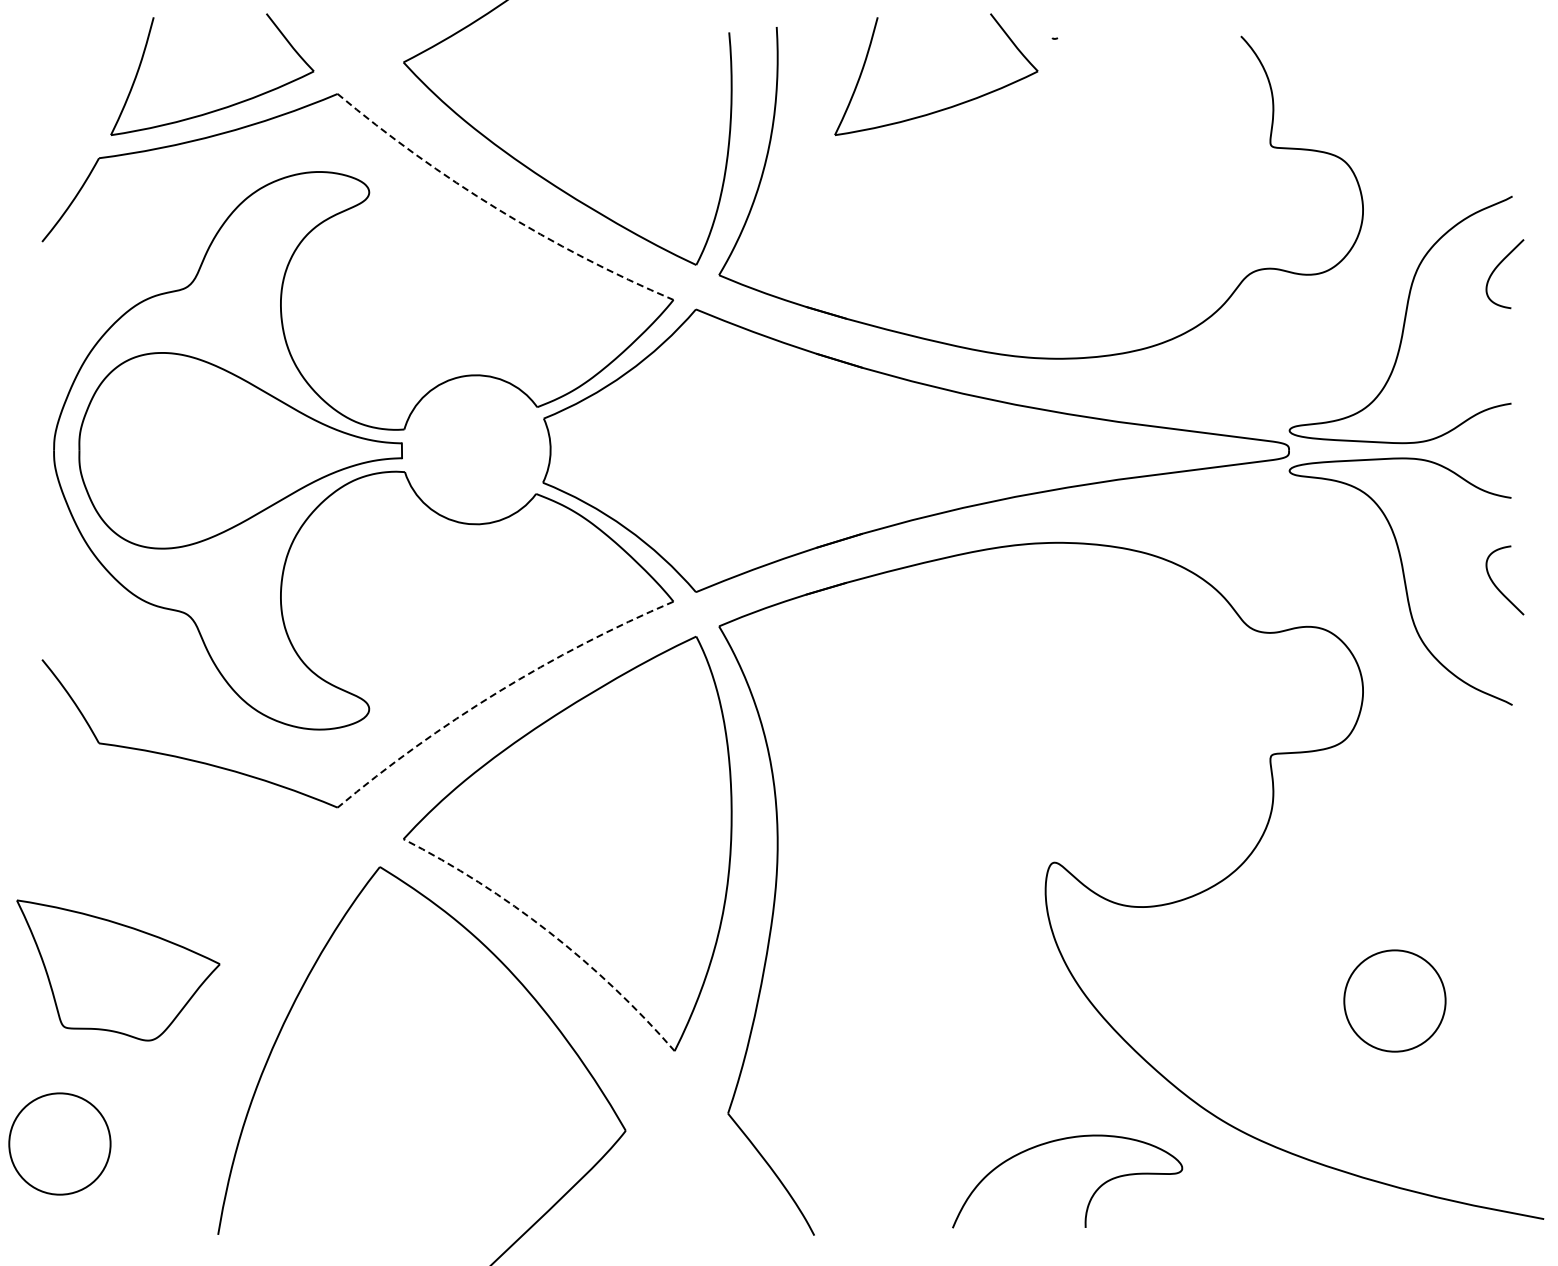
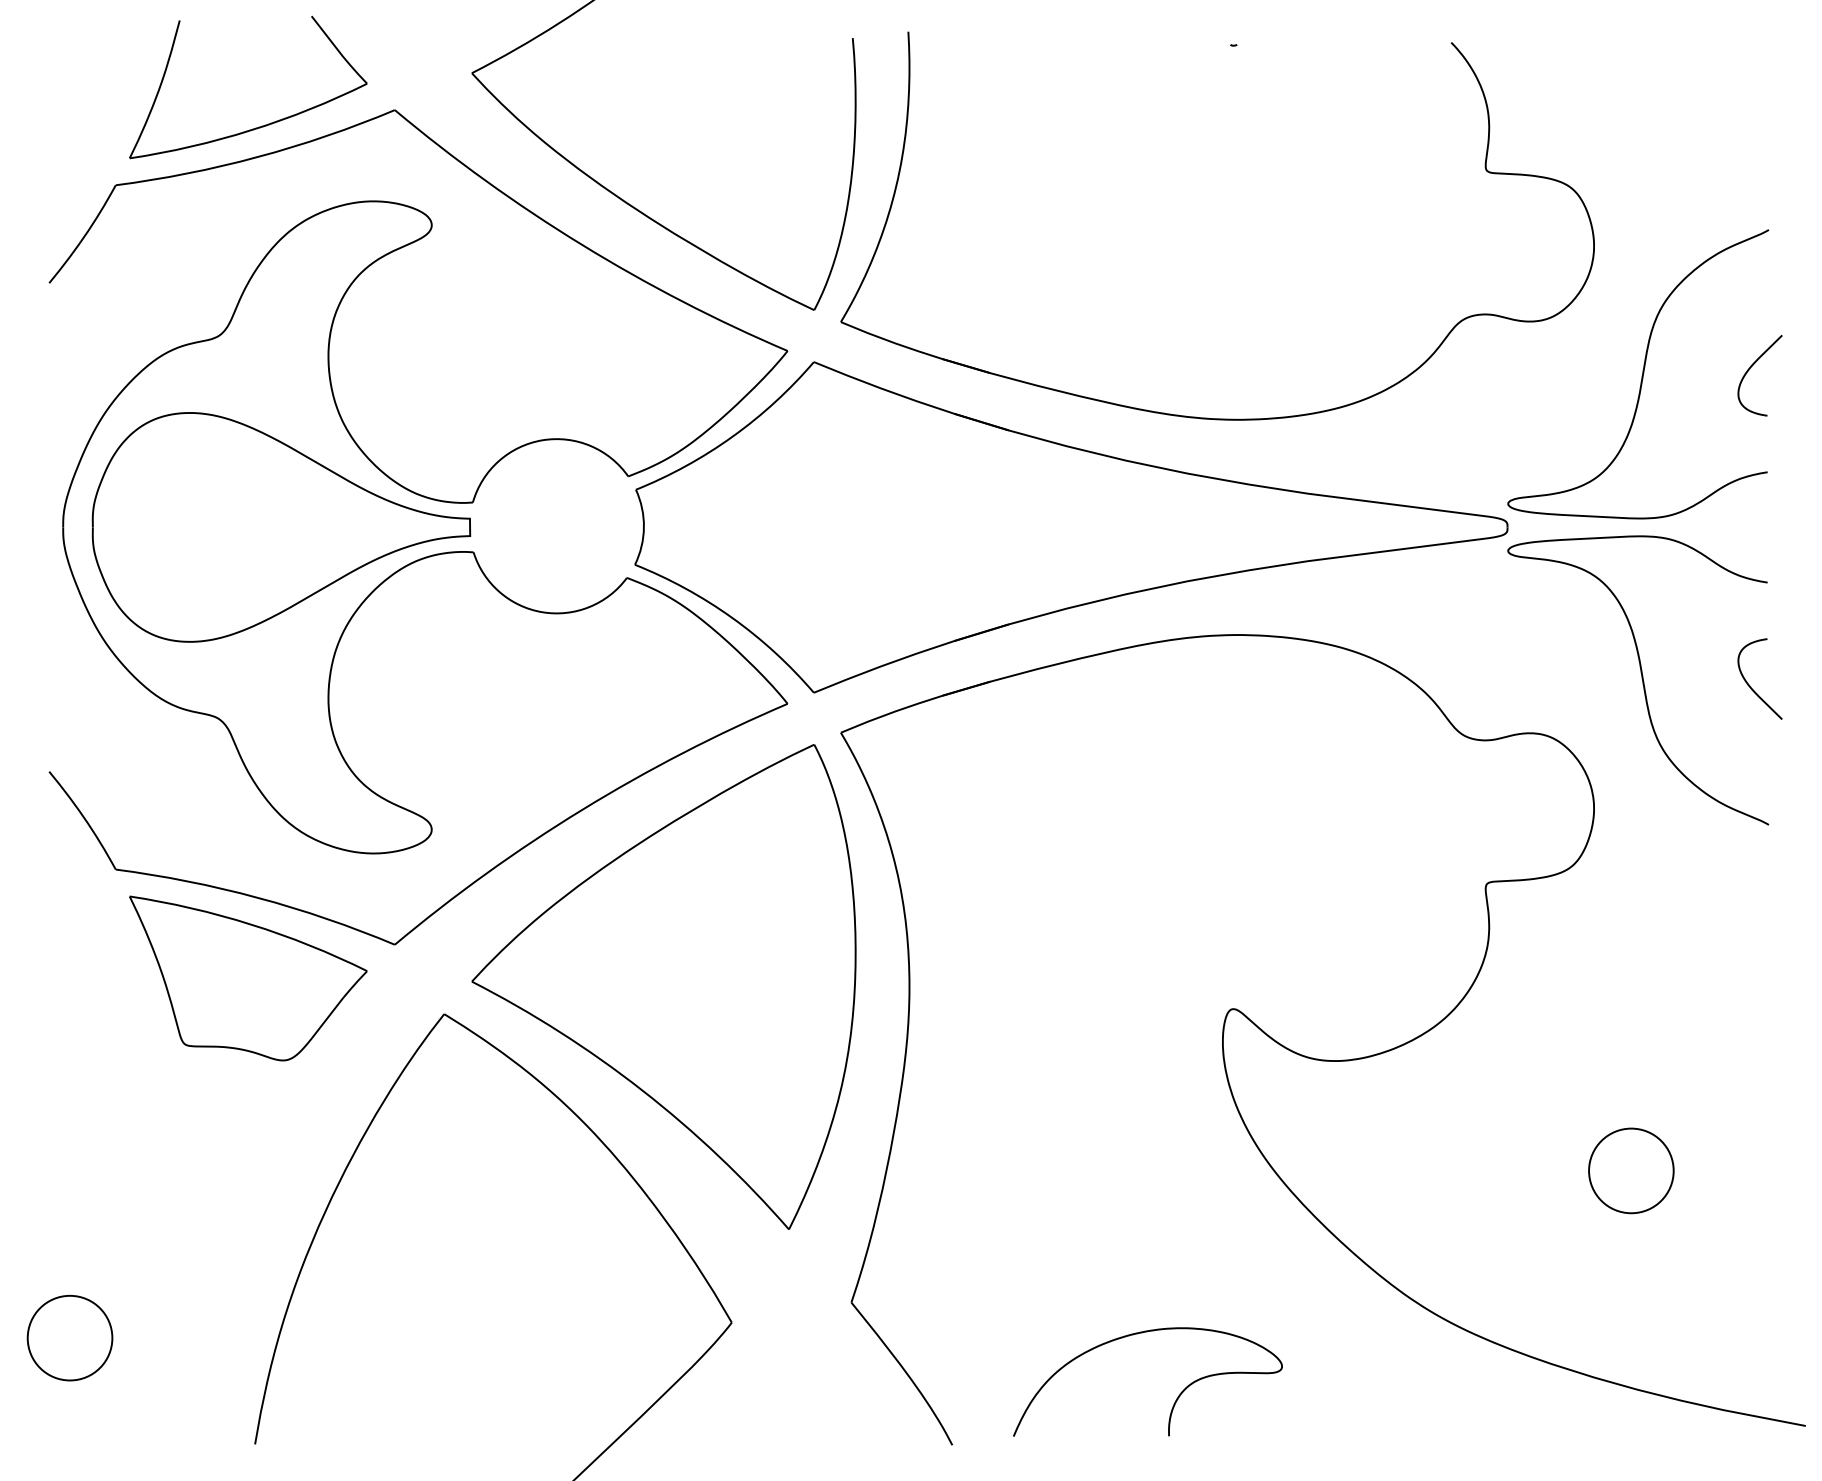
part: (946, 107) -> (1106, 125), removed
arc: (497, 209) -> (581, 245), dashed -> solid
curve: (1495, 270) -> (1748, 371), moved
arc: (497, 692) -> (581, 810), dashed -> solid
arc: (549, 932) -> (642, 1090), dashed -> solid
part: (118, 970) -> (248, 978), moved
circle: (1394, 1000) -> (1630, 1170), size x0.71
circle: (59, 1143) -> (69, 1337), size x0.71
curve: (1090, 1197) -> (1174, 1400), moved

